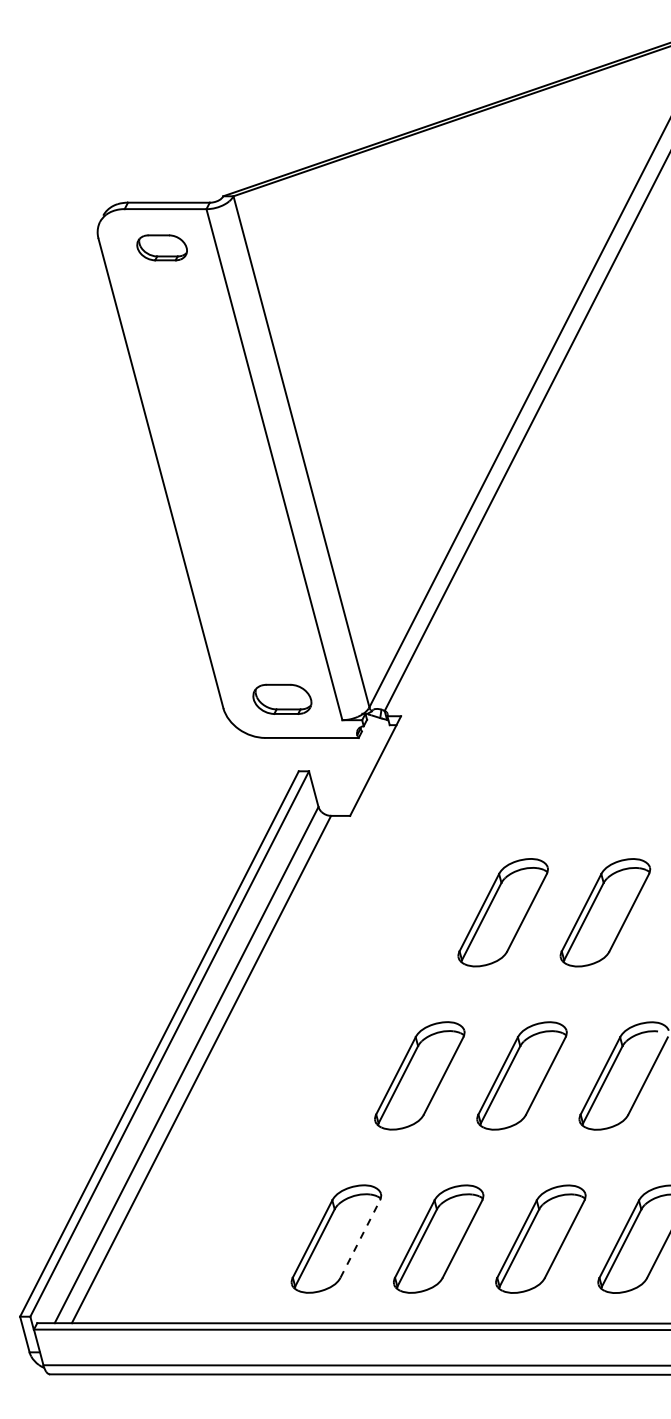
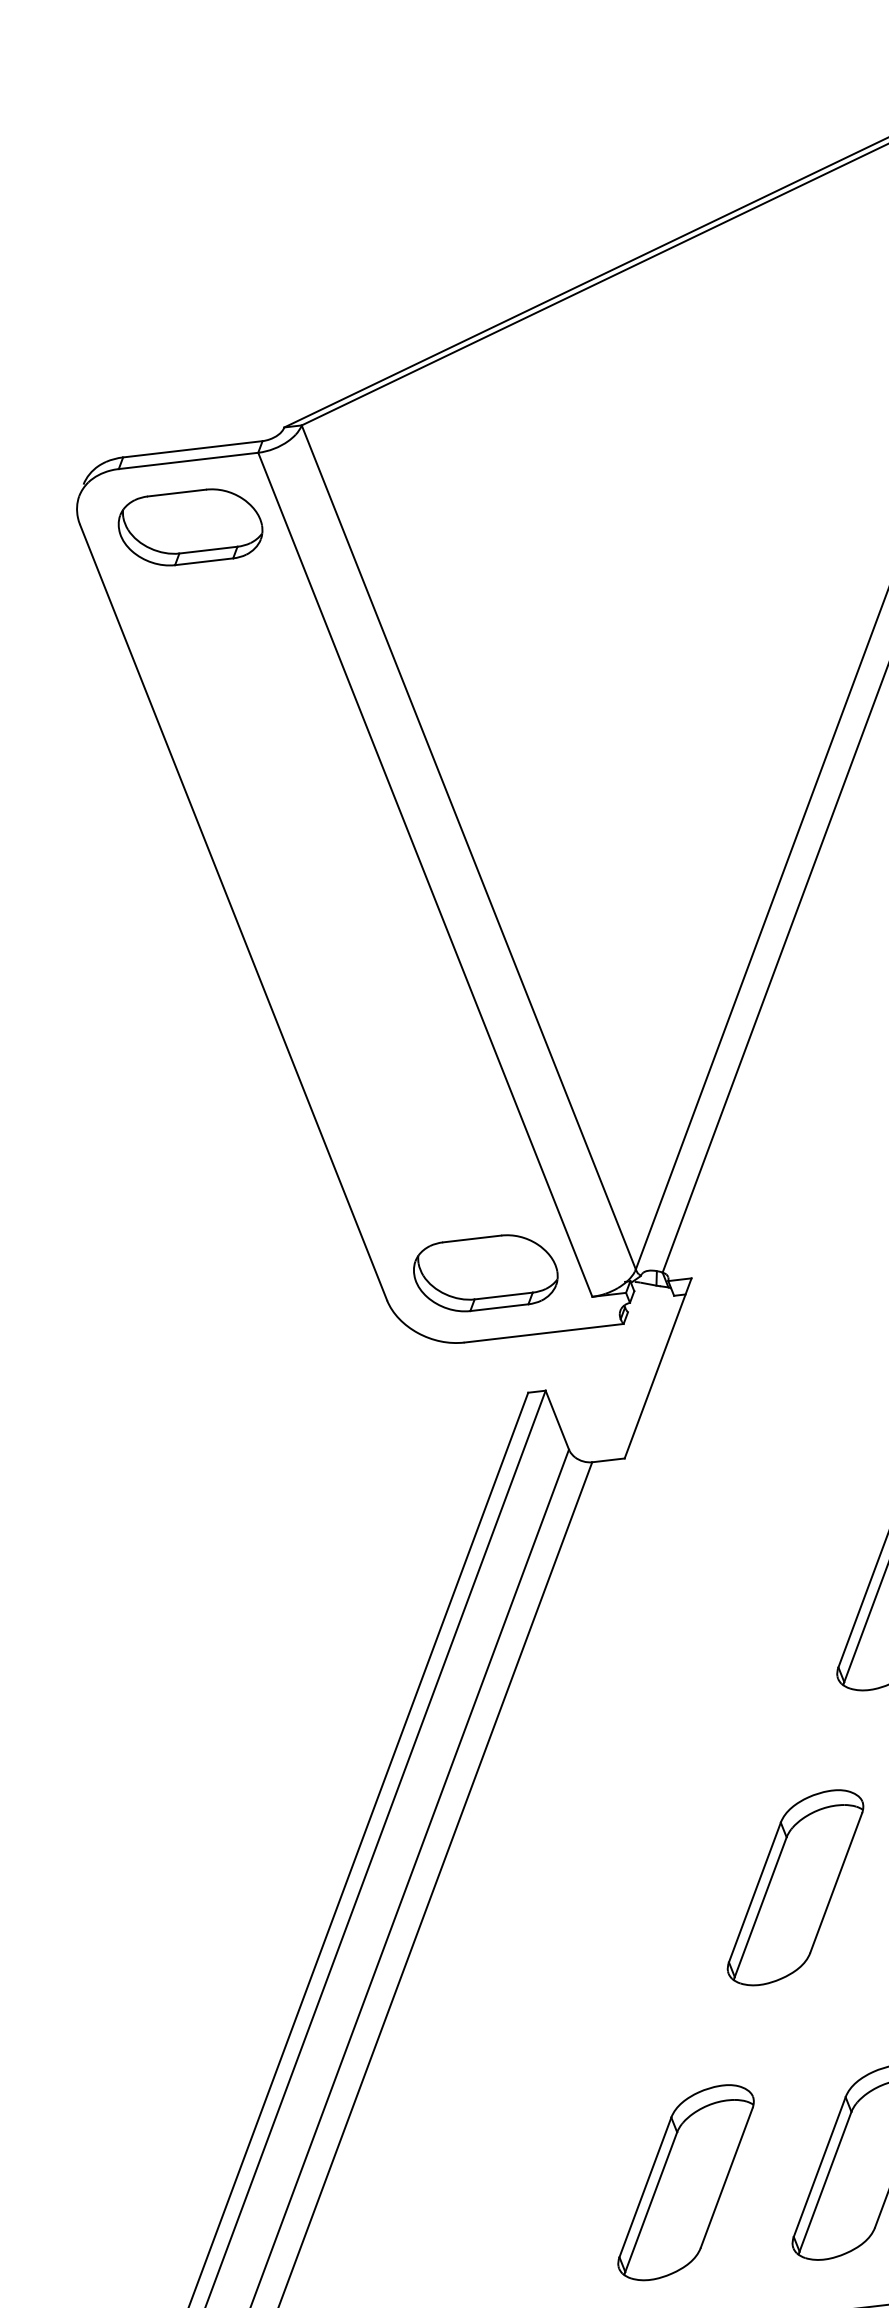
part: (161, 247) -> (189, 527), size x1.67
part: (282, 699) -> (486, 1273), size x1.43
line: (360, 1238) -> (727, 2176), dashed -> solid

